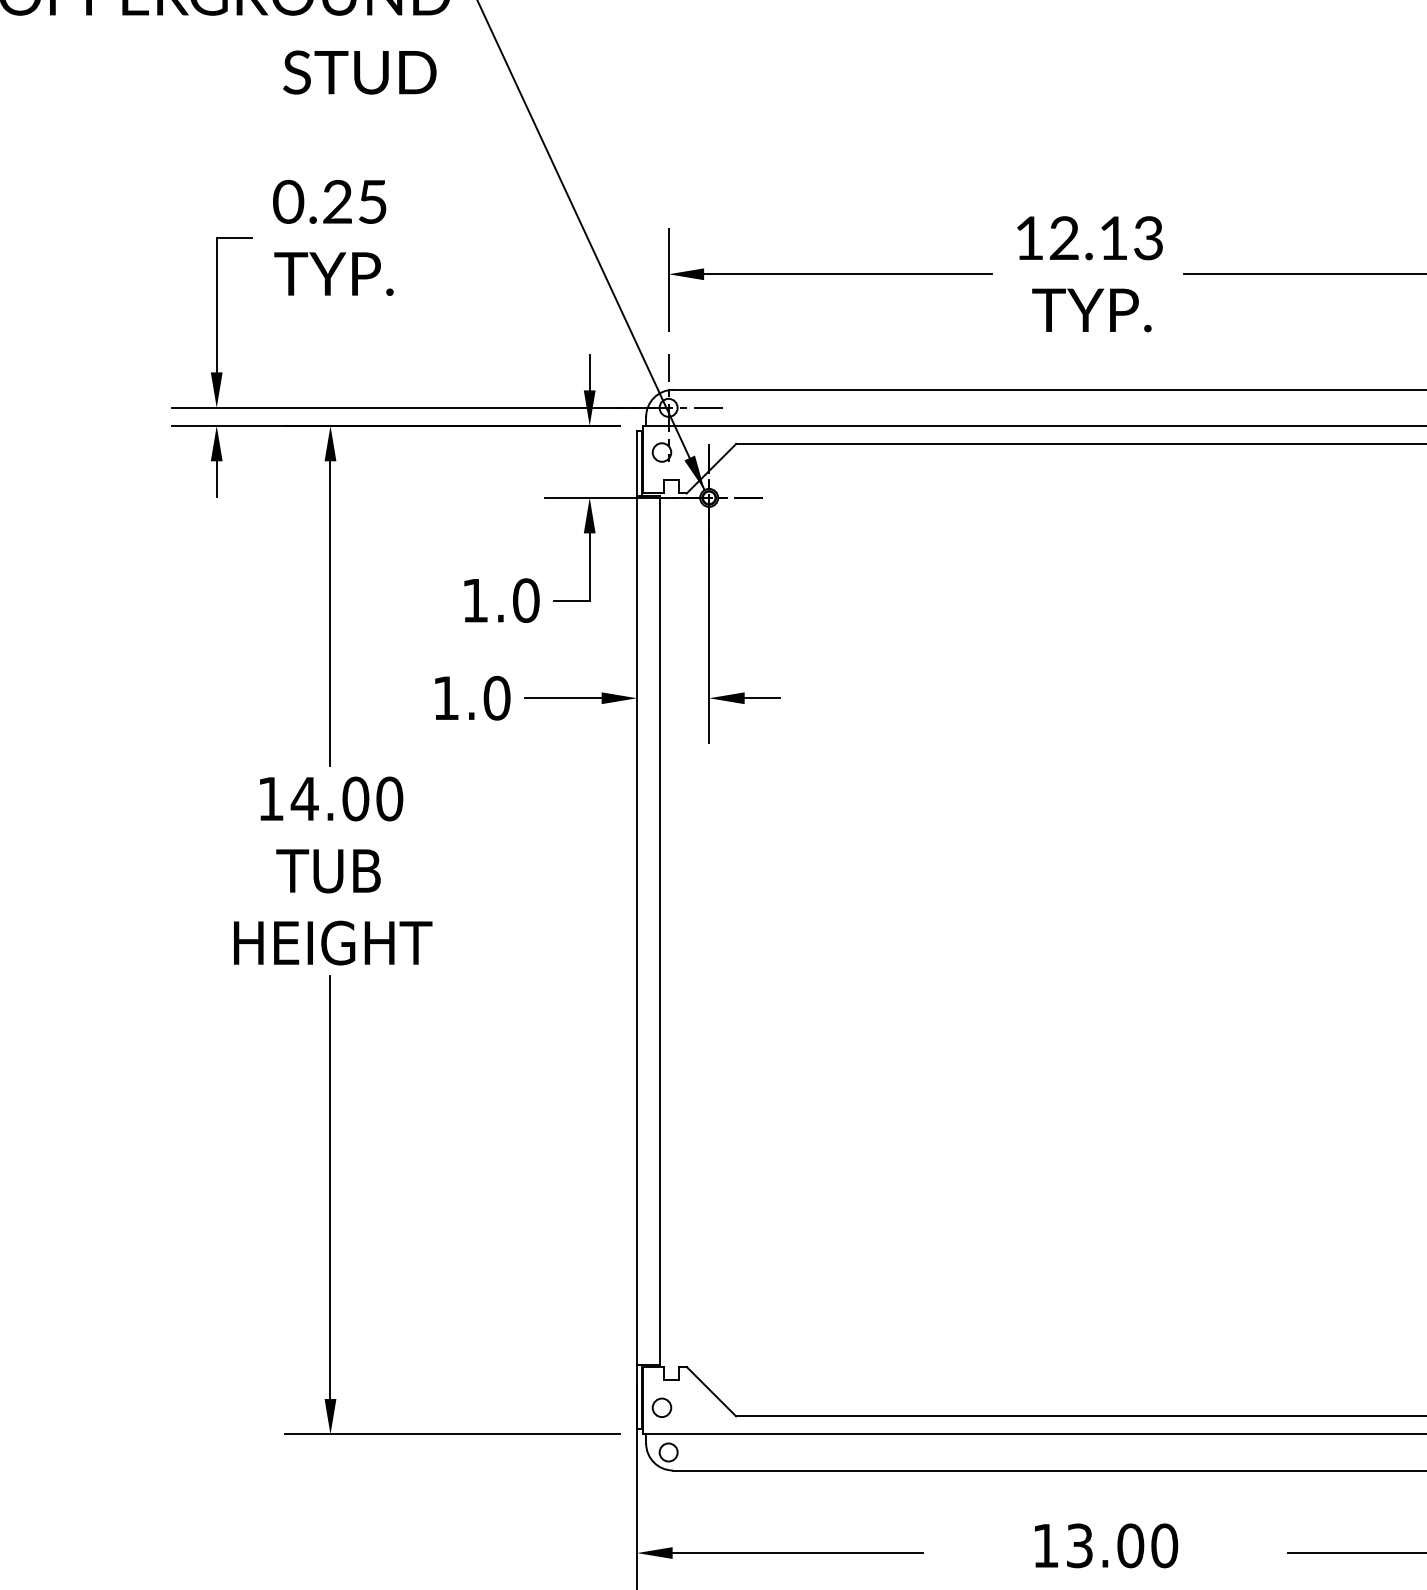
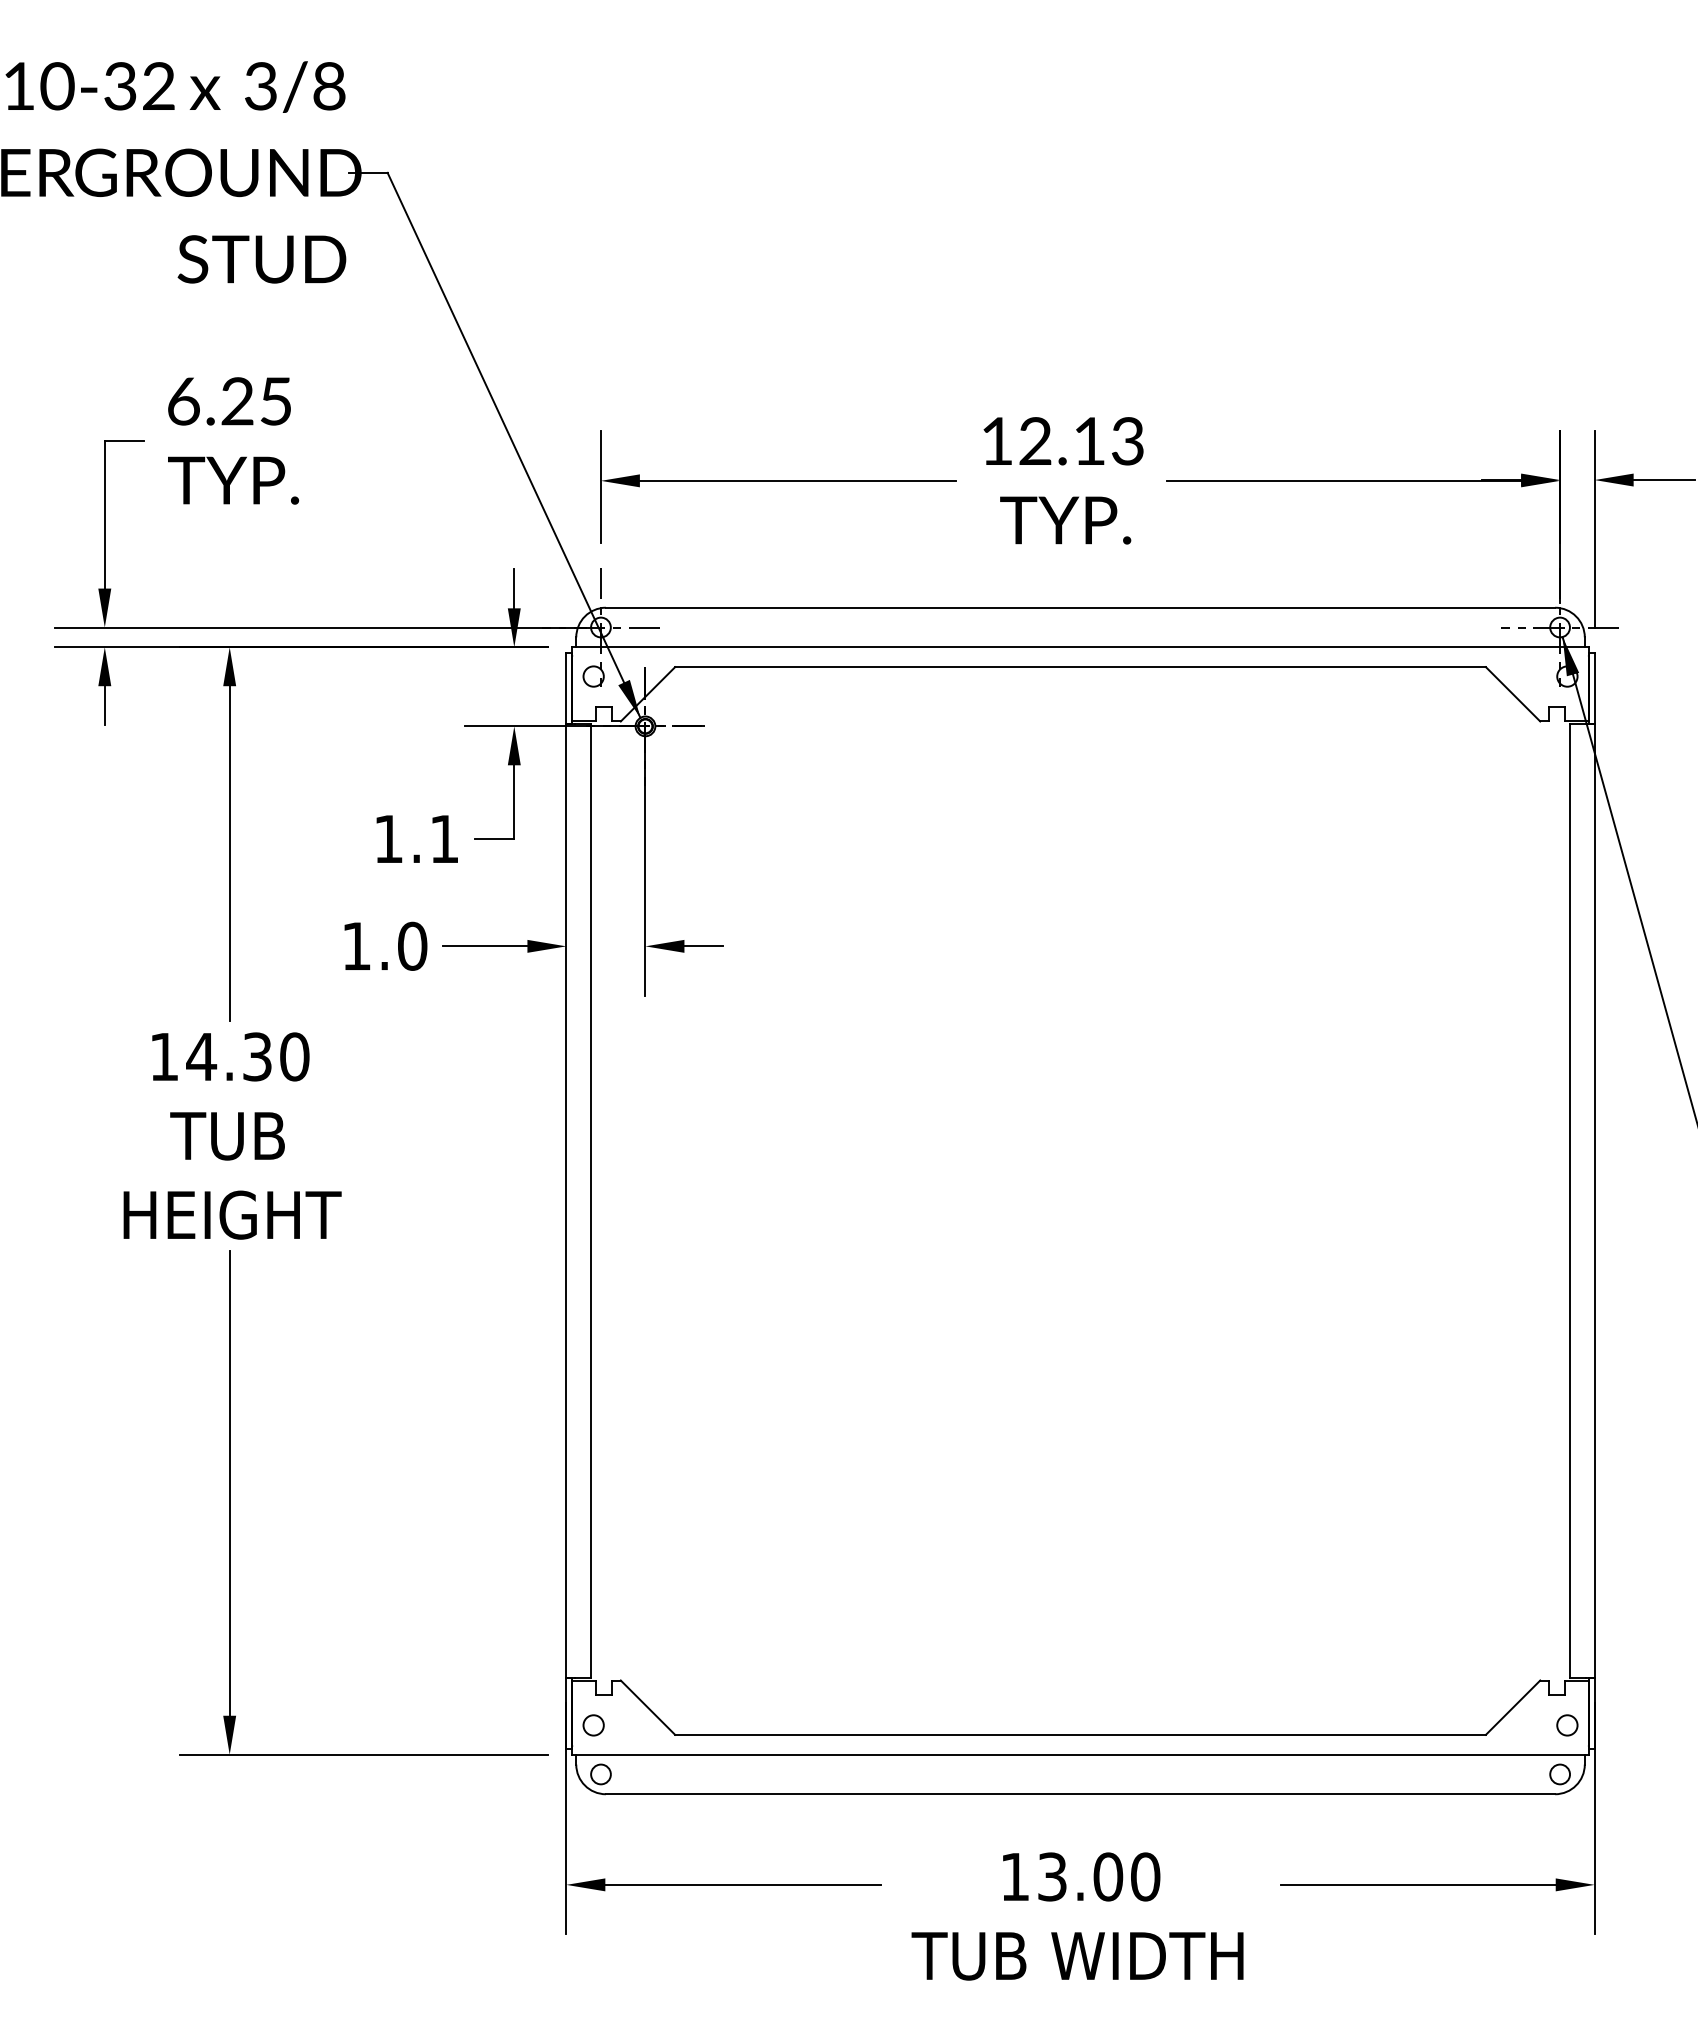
text: (288, 202) -> (183, 401), 0.25 -> 6.25
text: (526, 600) -> (444, 838), 1.0 -> 1.1
text: (355, 798) -> (257, 1056), 14.00 -> 14.30

